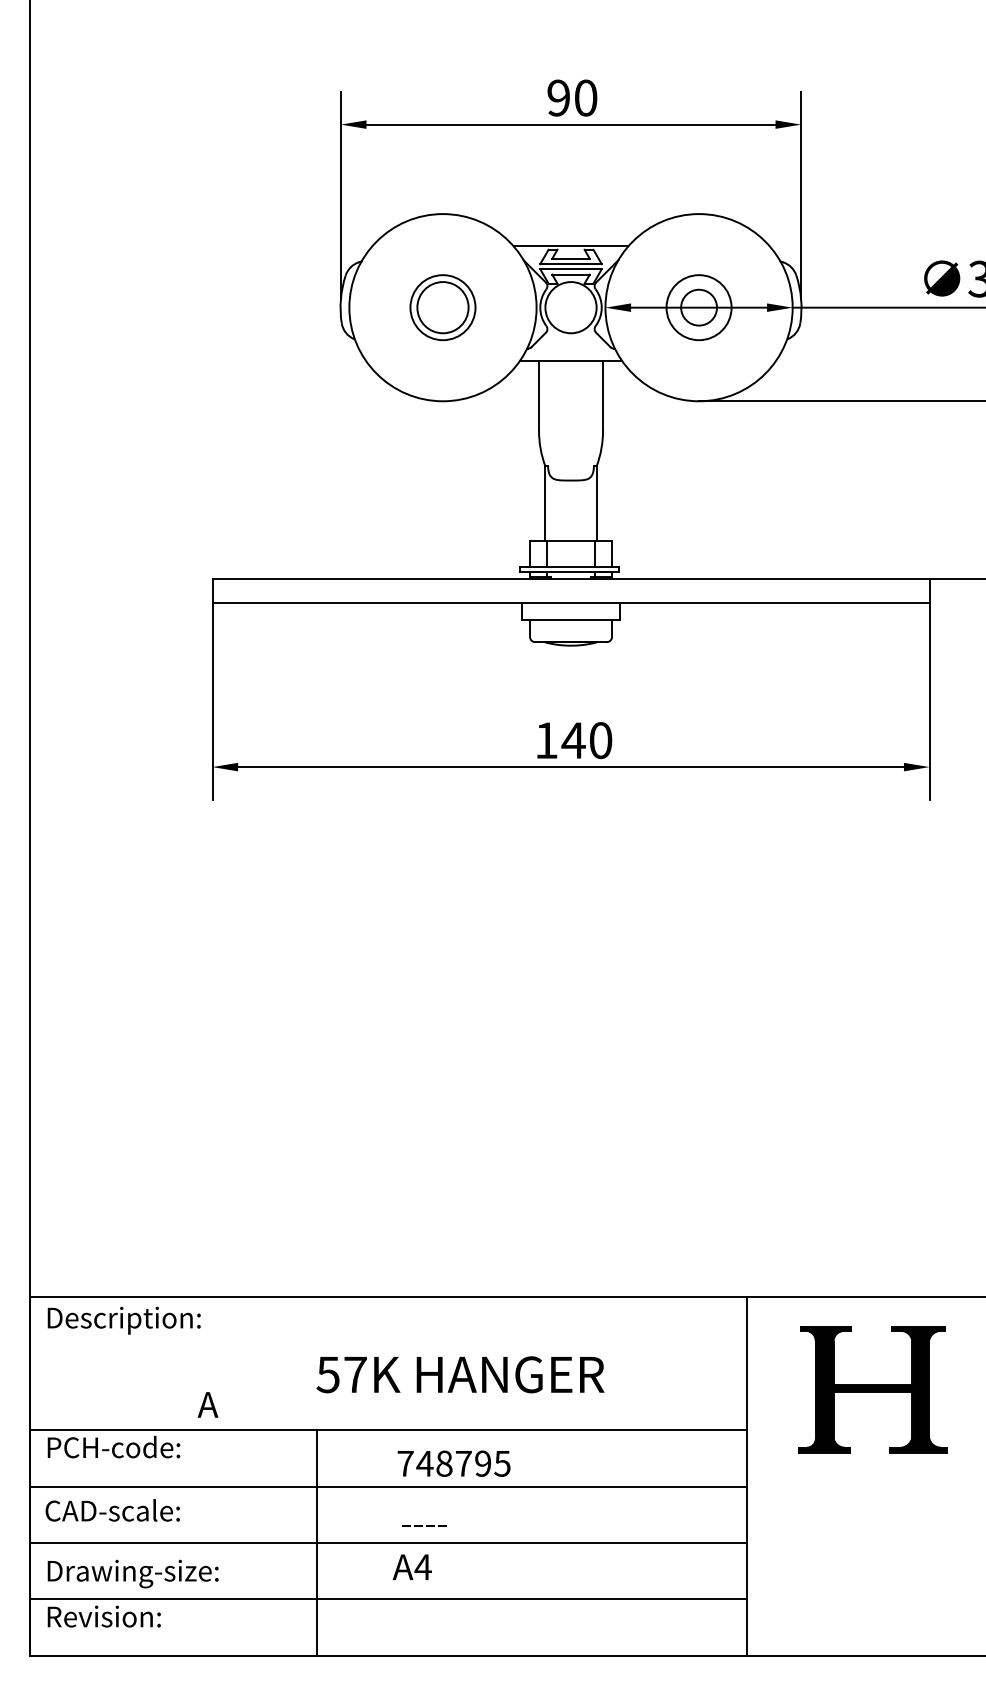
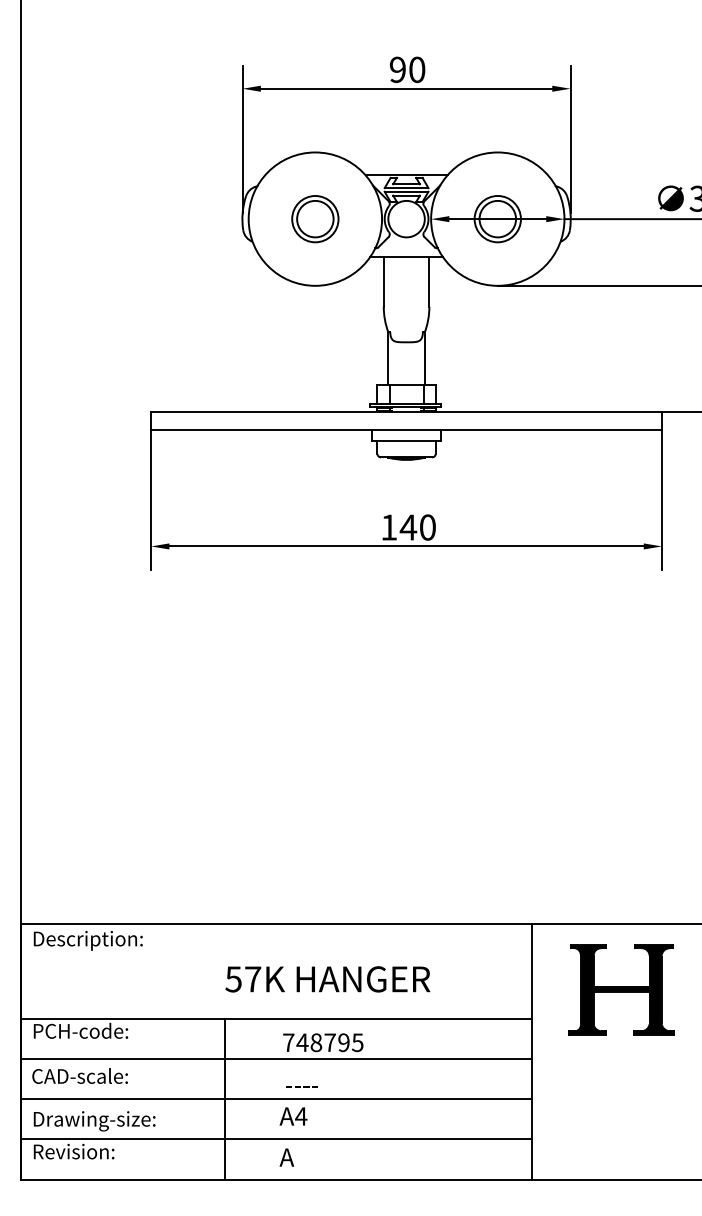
circle: (698, 307) -> (497, 219), size x1.43
text: (207, 1404) -> (286, 1157), moved

